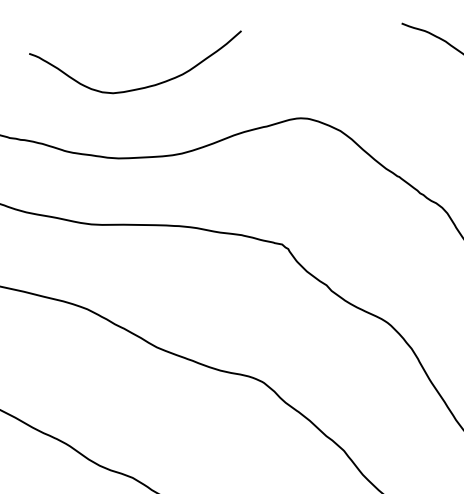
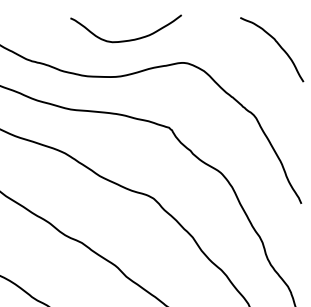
curve: (143, 85) -> (128, 39), moved

